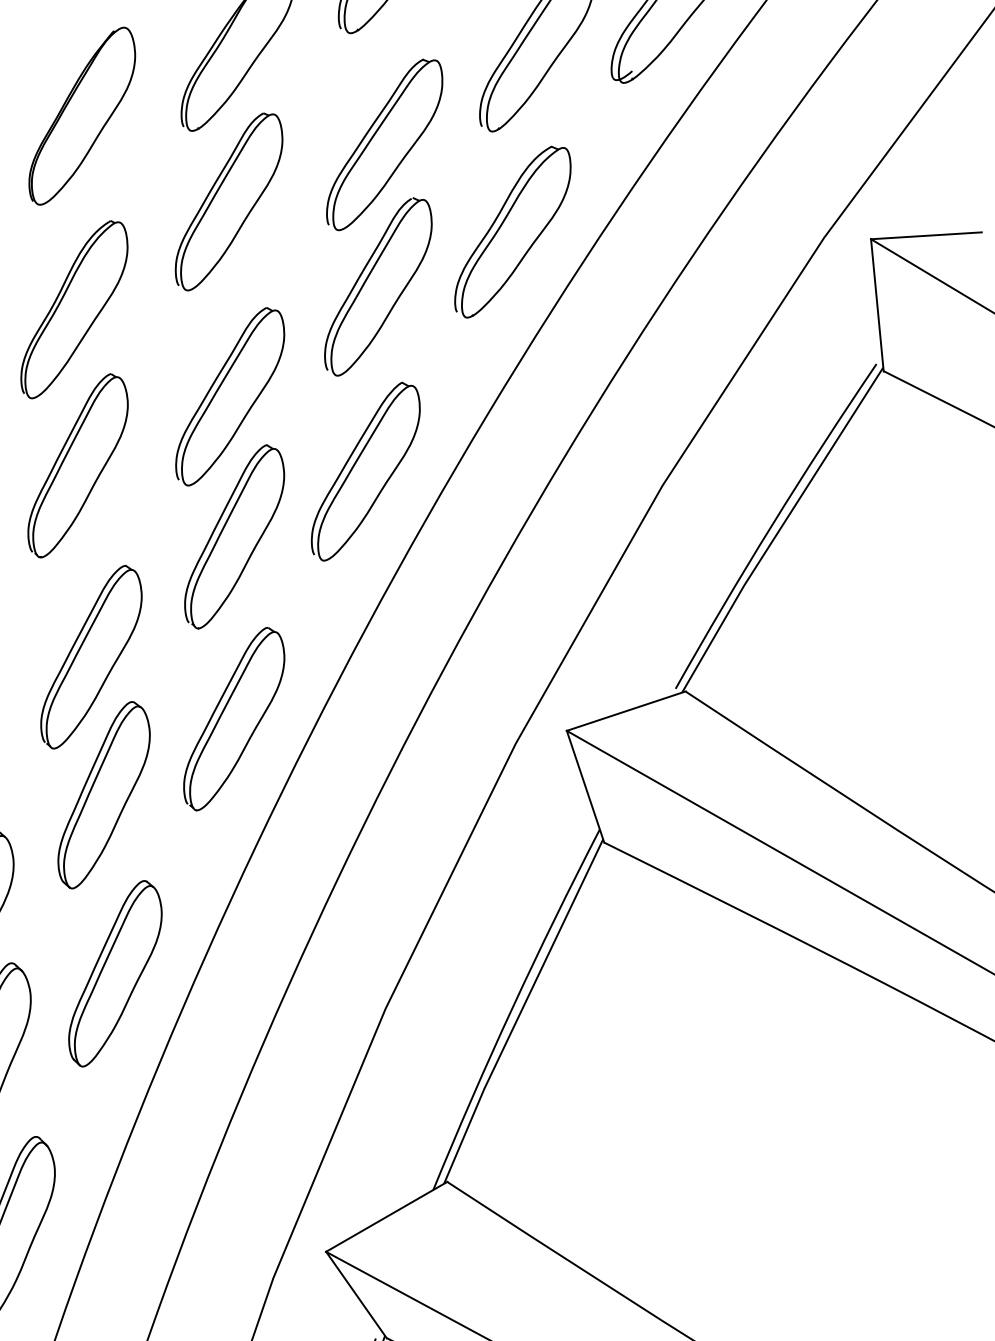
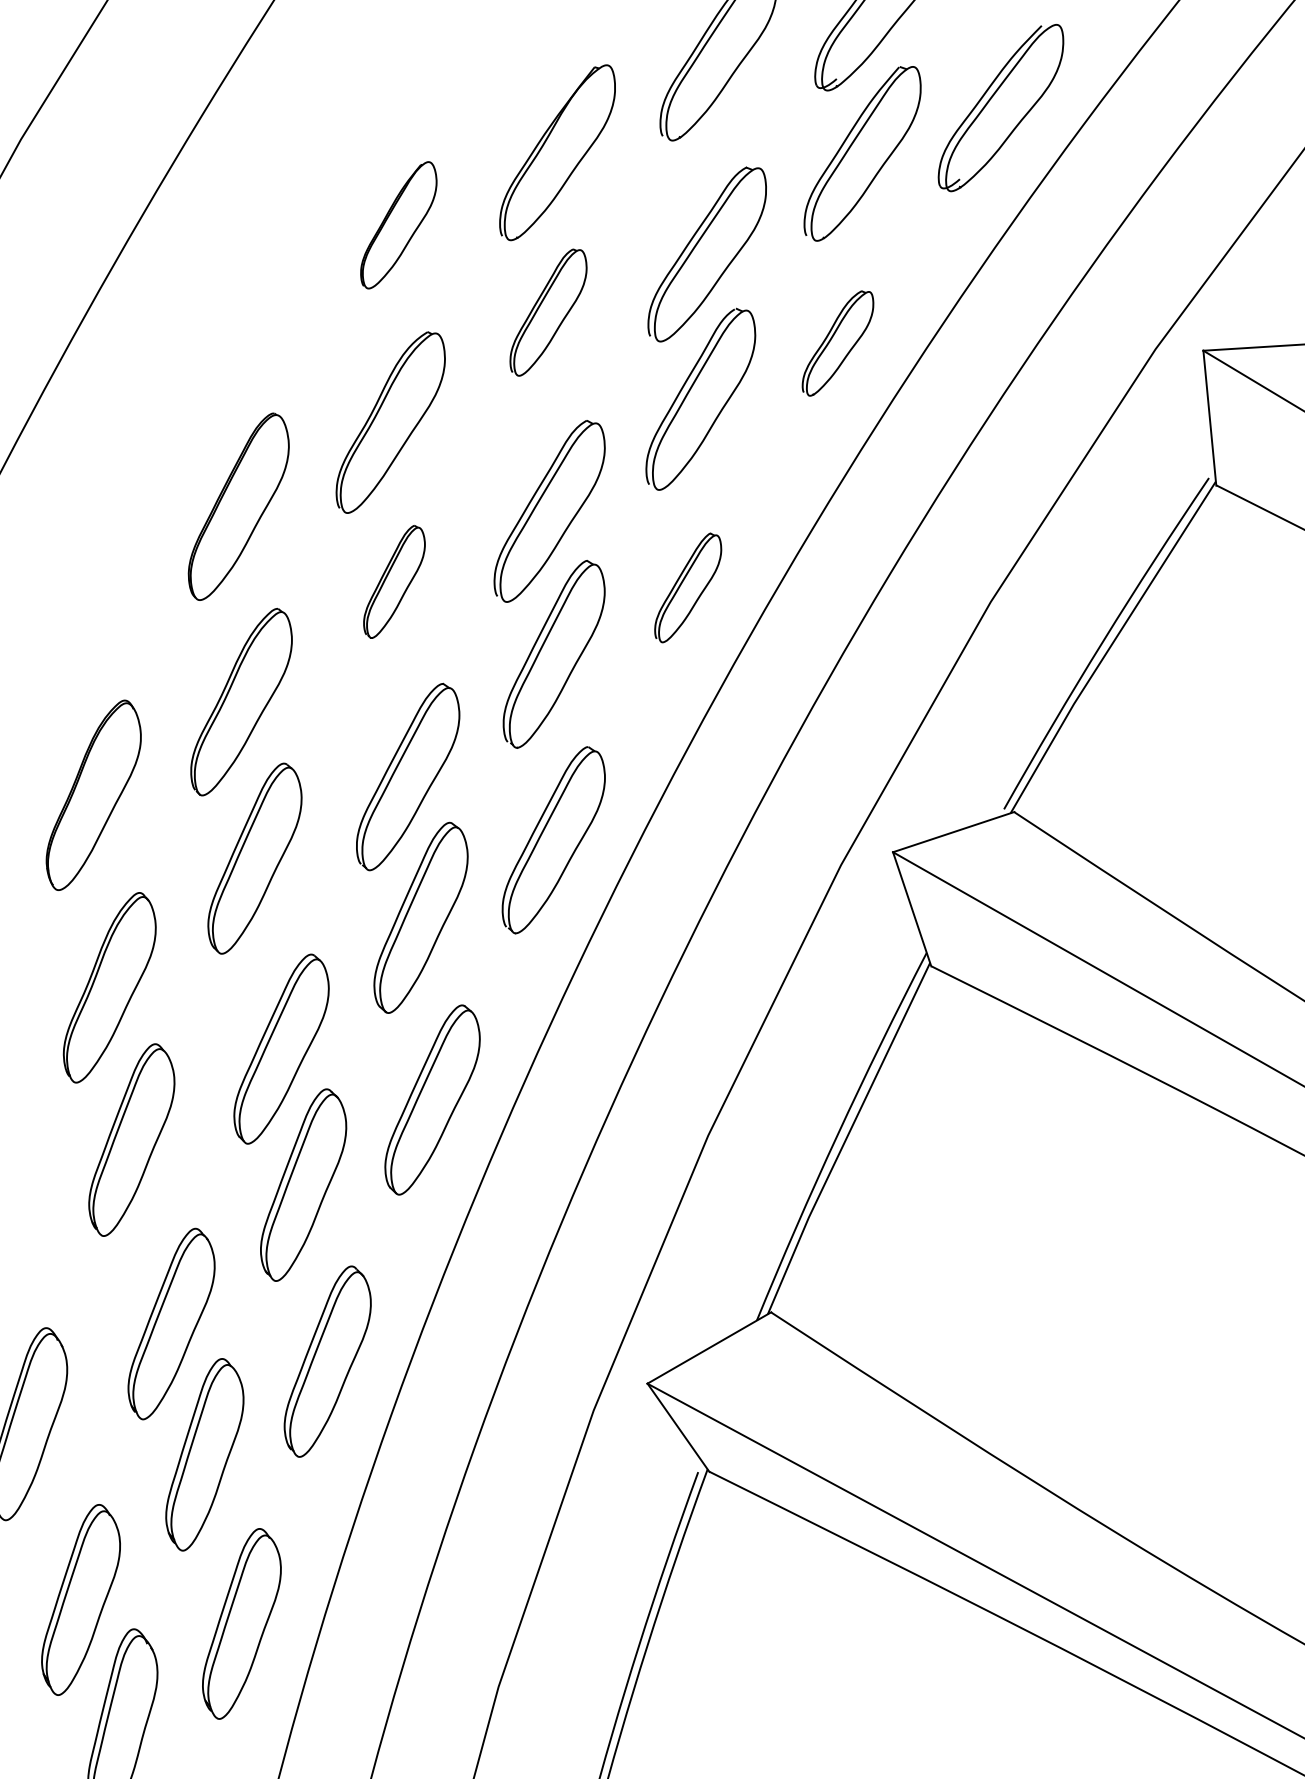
part: (82, 116) -> (398, 225), size x0.7
part: (229, 201) -> (548, 312), size x0.7
part: (512, 232) -> (837, 343), size x0.6
part: (78, 465) -> (394, 581), size x0.6
part: (366, 471) -> (688, 587), size x0.6

